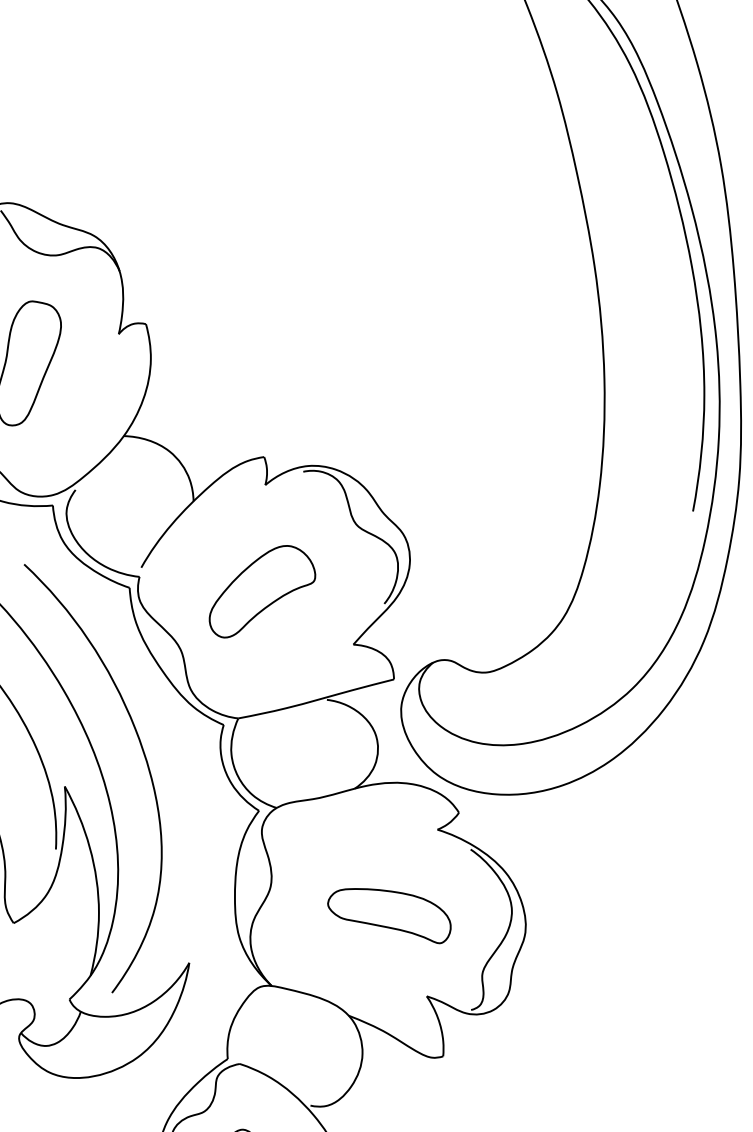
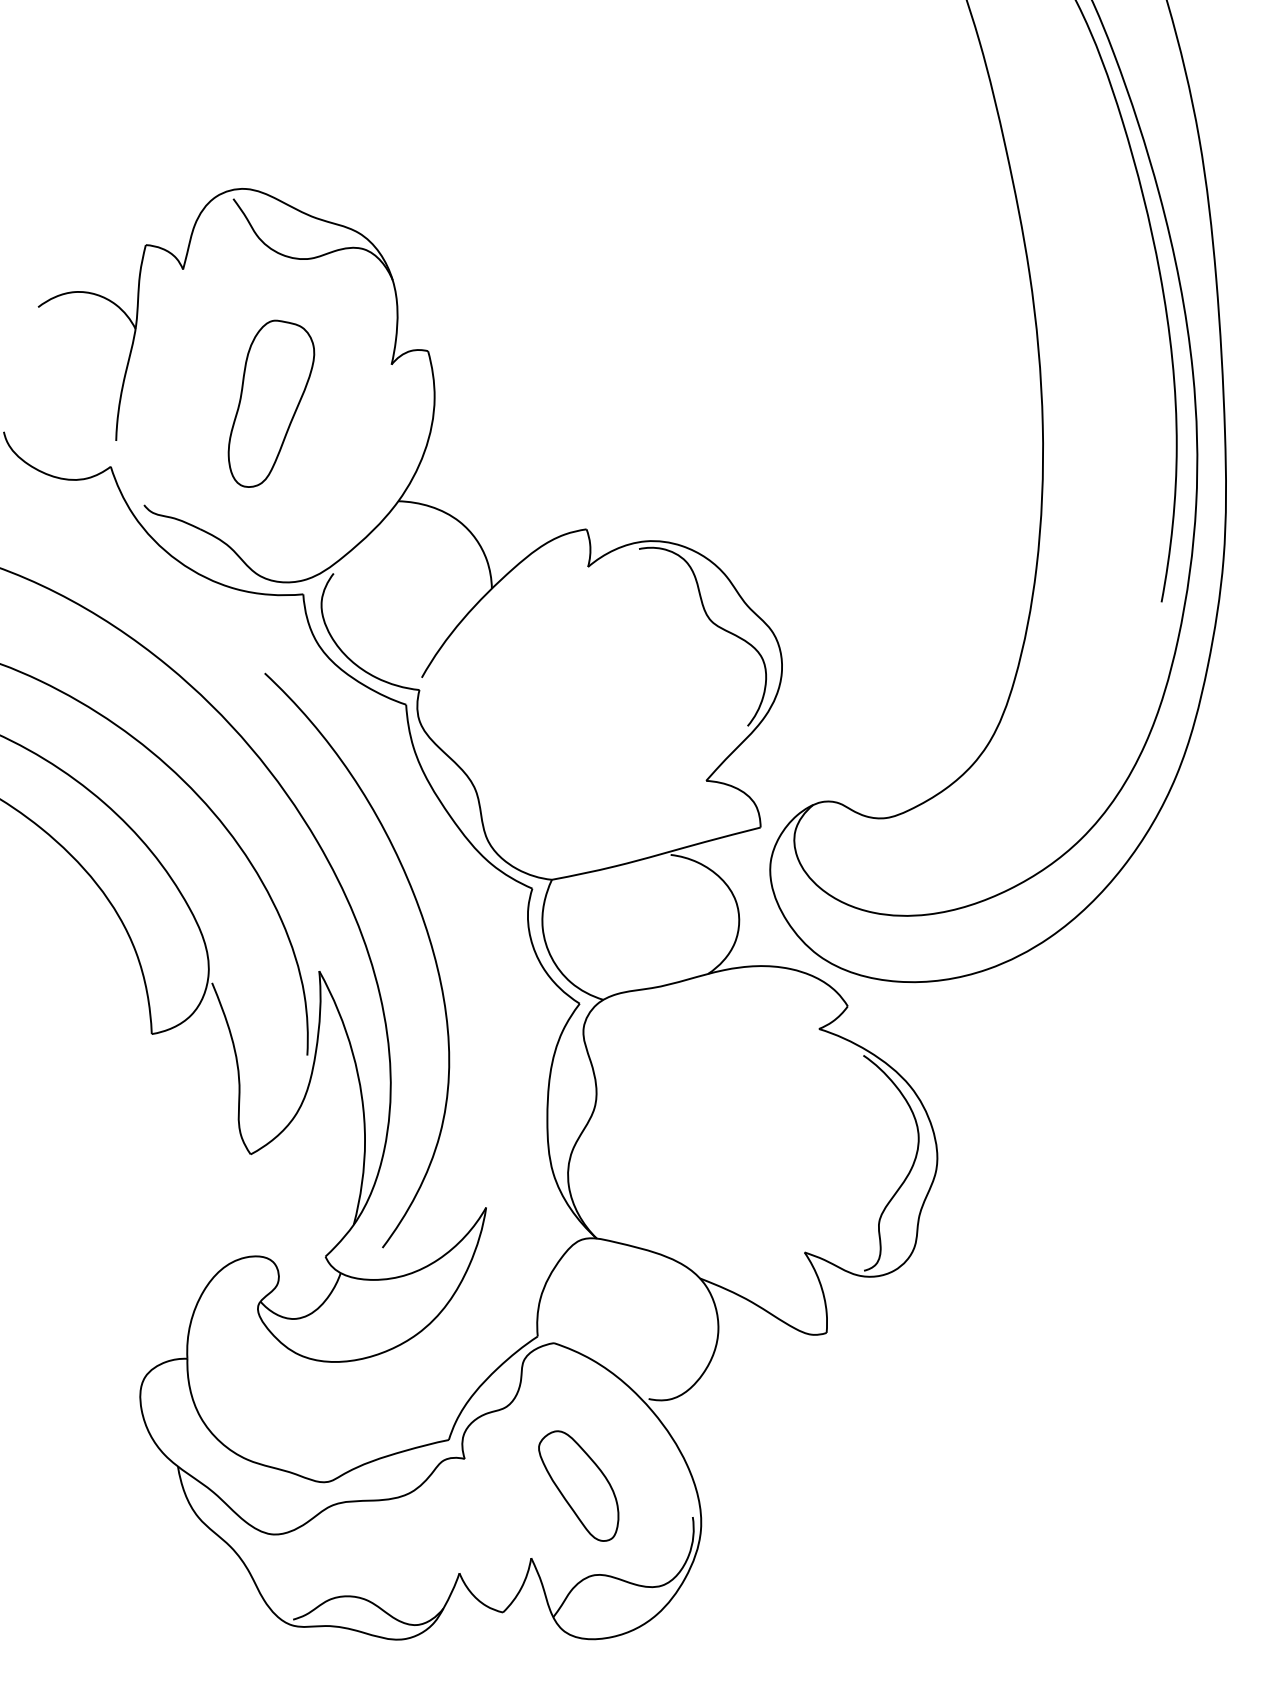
part: (261, 591) -> (583, 709), removed
part: (389, 915) -> (754, 1144), removed

